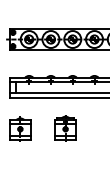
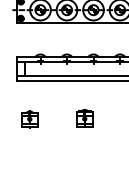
part: (20, 128) -> (29, 118), size x0.6
part: (65, 128) -> (84, 118), size x0.6

